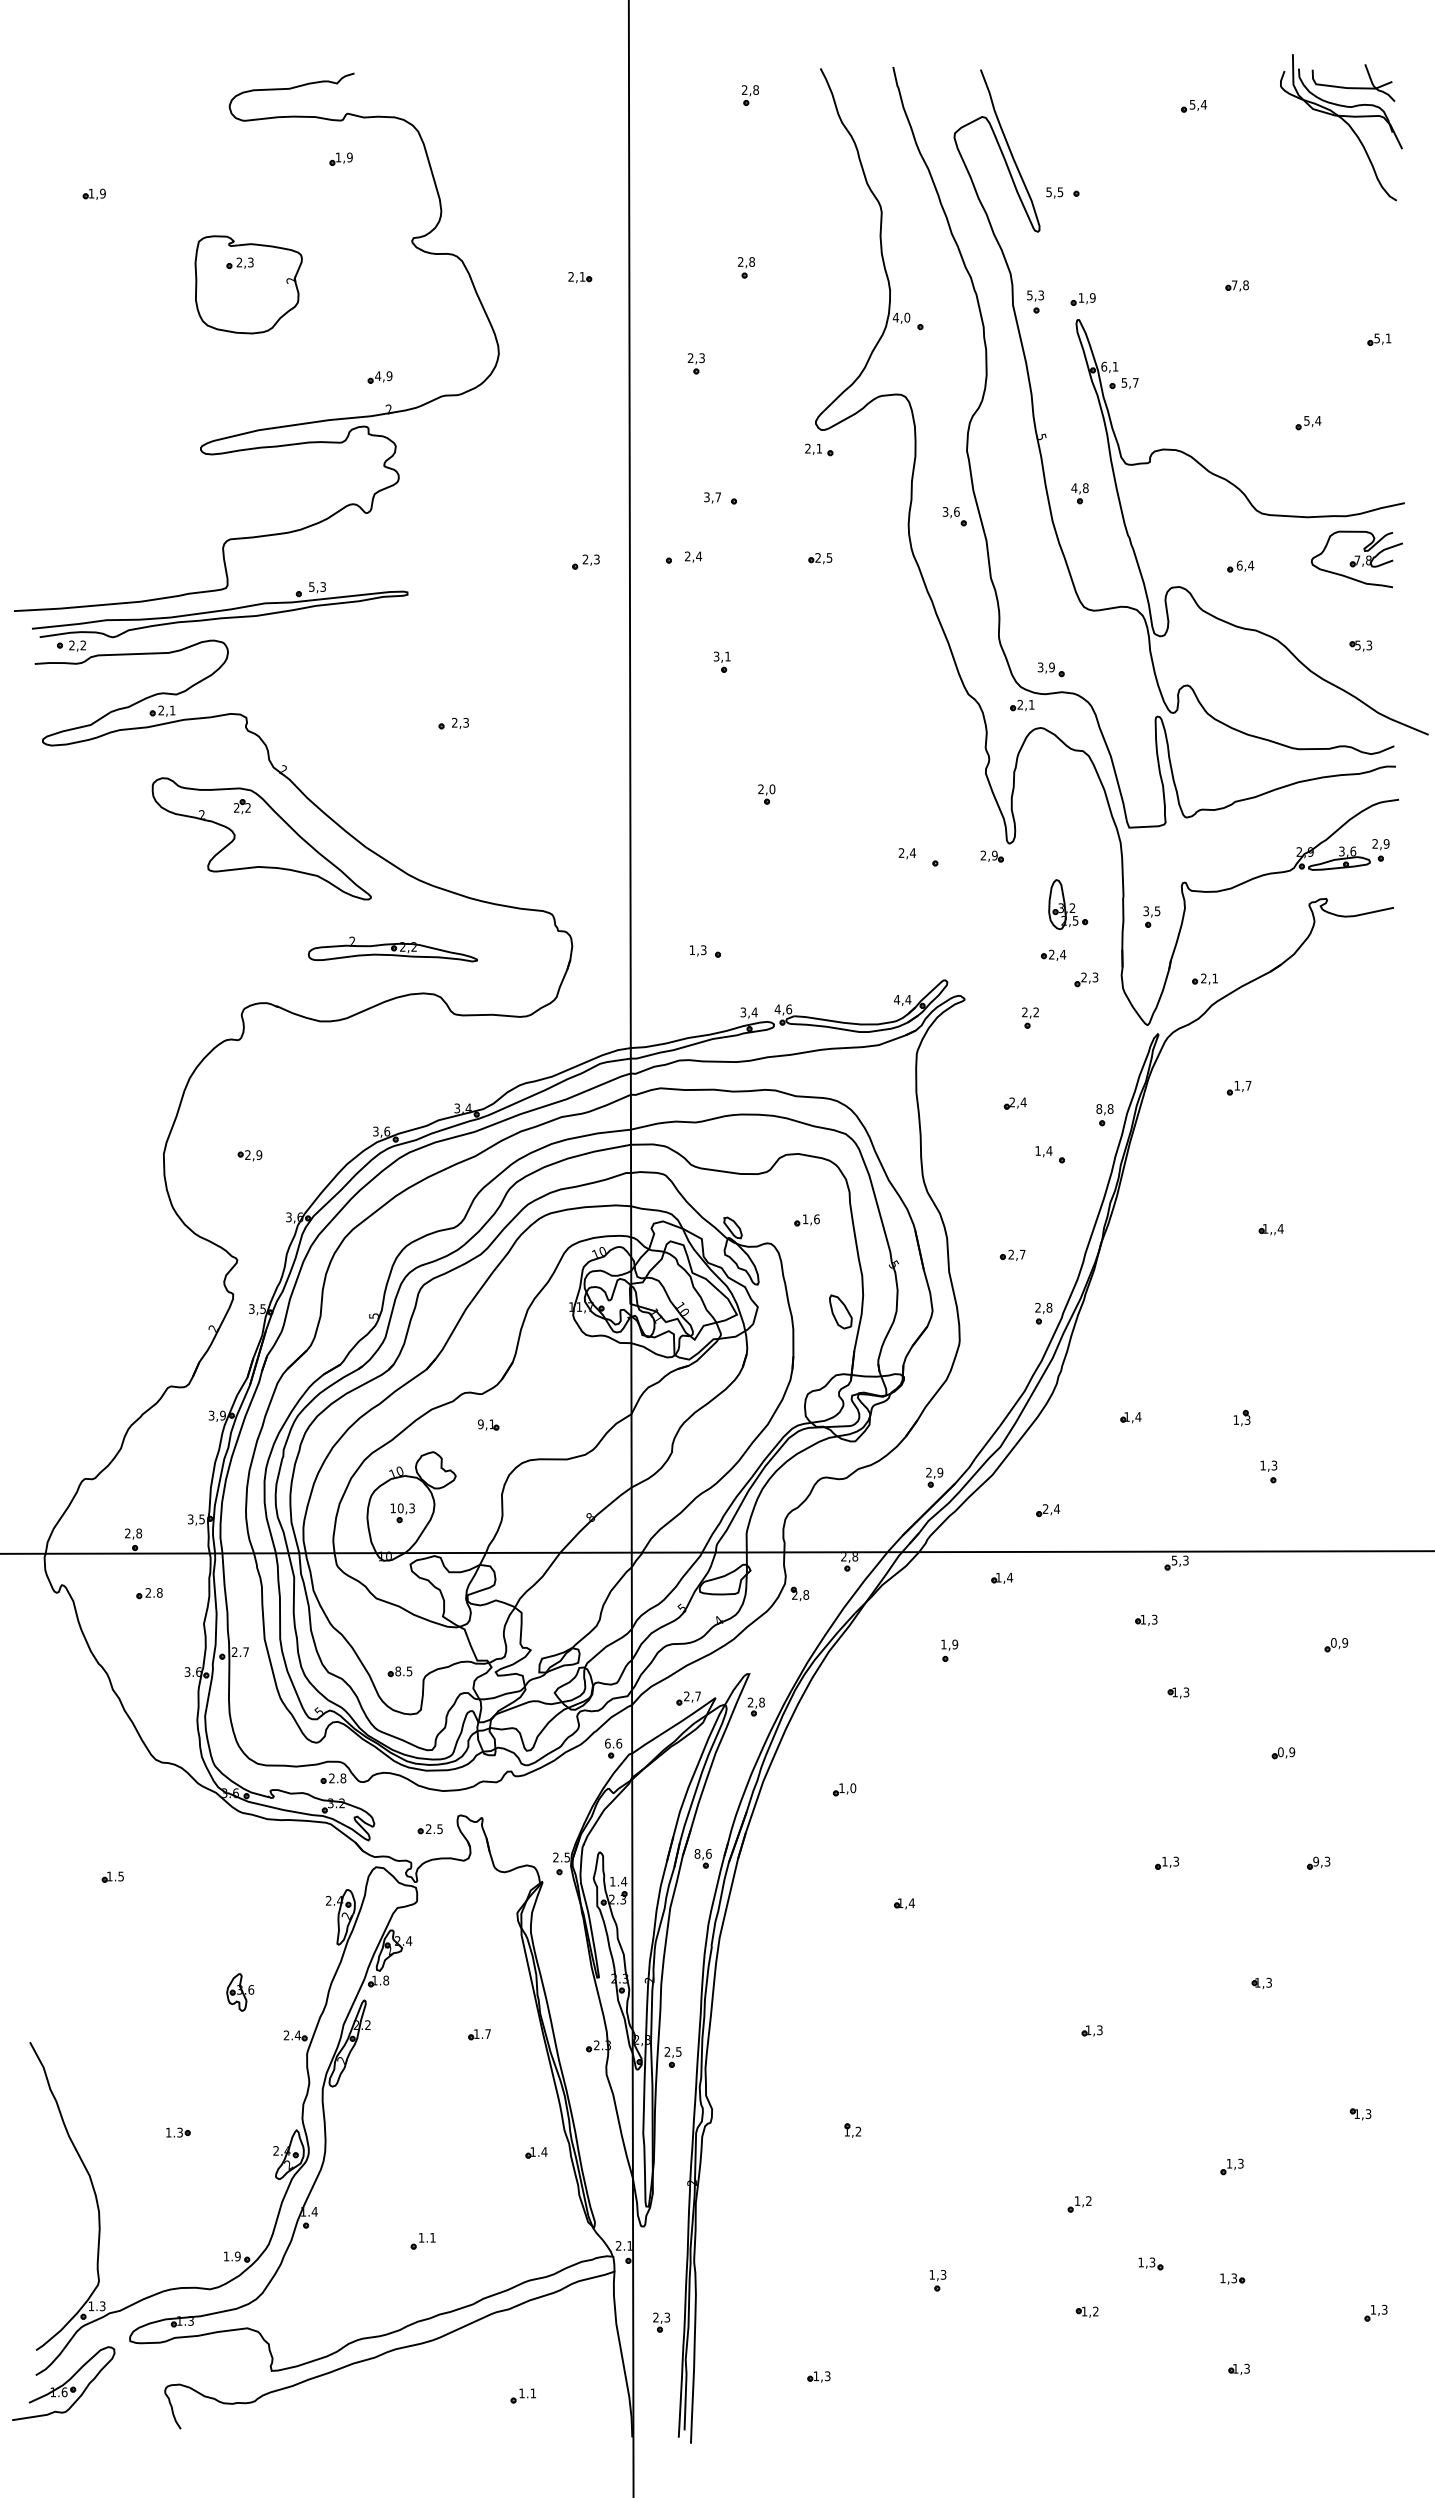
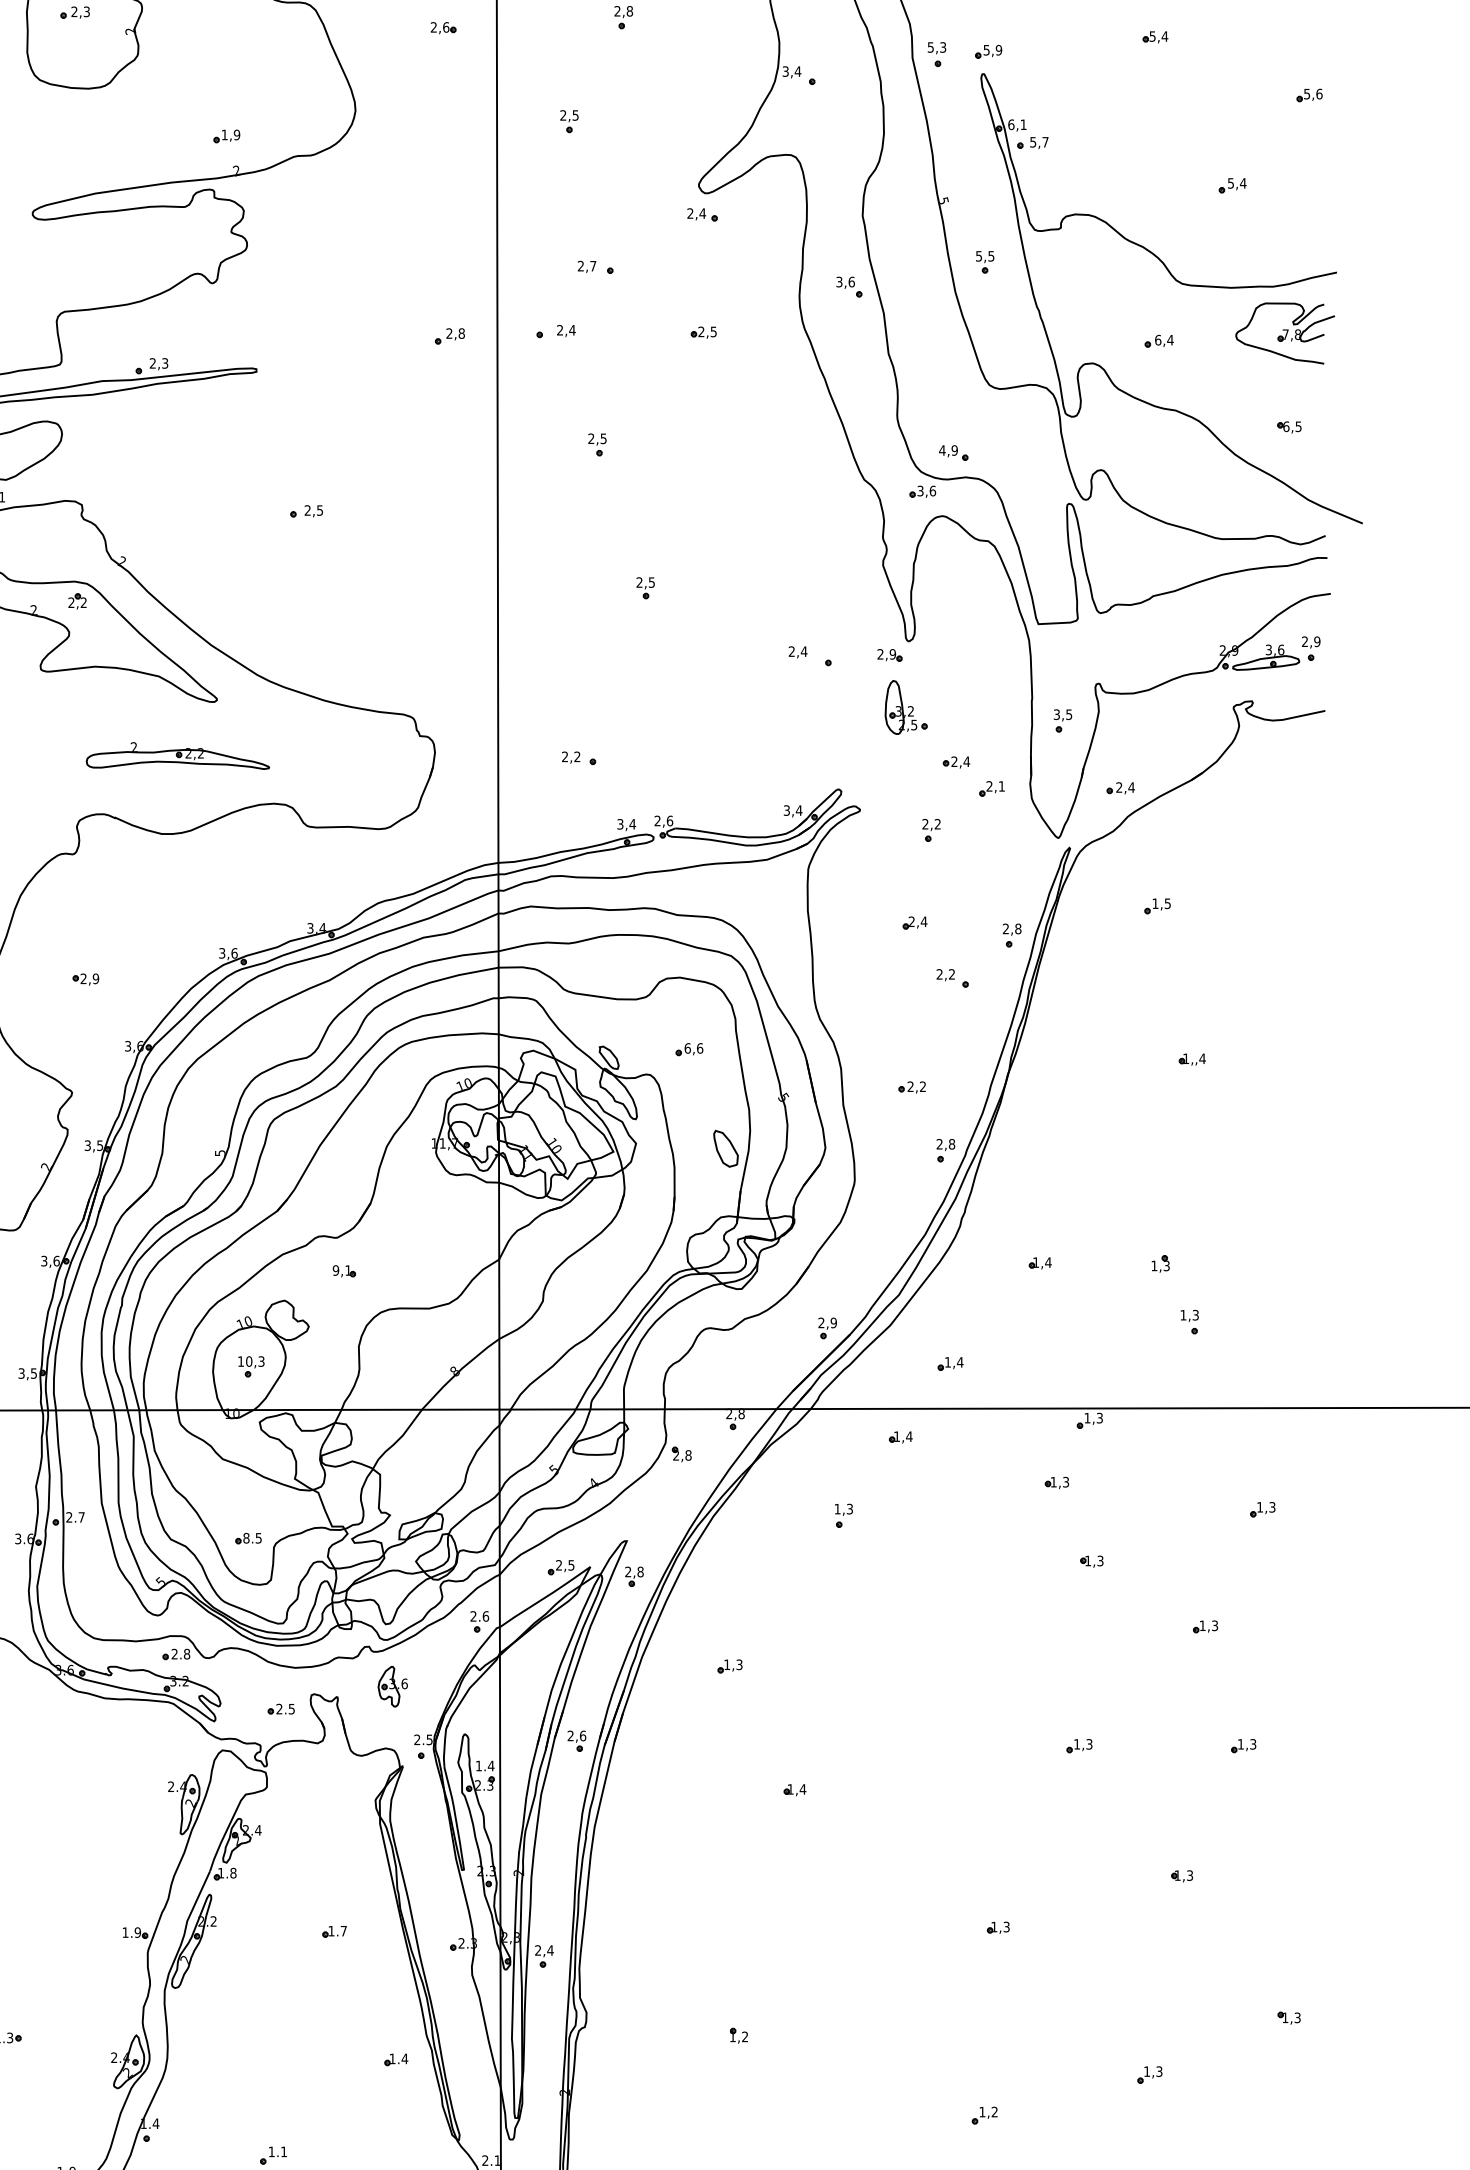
text: (582, 276) -> (446, 26), 2,1 -> 2,6
text: (1240, 285) -> (1158, 36), 7,8 -> 5,4
text: (1081, 297) -> (986, 49), 1,9 -> 5,9
text: (901, 317) -> (791, 71), 4,0 -> 3,4
text: (1388, 338) -> (1319, 94), 5,1 -> 5,6
text: (701, 357) -> (575, 114), 2,3 -> 2,5
text: (378, 375) -> (225, 134), 4,9 -> 1,9
text: (819, 448) -> (702, 213), 2,1 -> 2,4
text: (1079, 488) -> (984, 256), 4,8 -> 5,5
text: (706, 497) -> (580, 266), 3,7 -> 2,7
text: (596, 559) -> (461, 333), 2,3 -> 2,8
text: (311, 586) -> (152, 362), 5,3 -> 2,3
text: (1363, 645) -> (1292, 426), 5,3 -> 6,5
text: (721, 656) -> (596, 438), 3,1 -> 2,5
text: (1040, 667) -> (942, 450), 3,9 -> 4,9
text: (1025, 704) -> (926, 490), 2,1 -> 3,6
text: (465, 721) -> (319, 509), 2,3 -> 2,5
text: (772, 789) -> (651, 582), 2,0 -> 2,5
part: (1068, 904) -> (906, 707), moved
part: (392, 949) -> (177, 756), moved
text: (697, 950) -> (570, 757), 1,3 -> 2,2
text: (1095, 977) -> (1001, 786), 2,3 -> 2,1
text: (1215, 978) -> (1131, 787), 2,1 -> 2,4
text: (896, 999) -> (786, 810), 4,4 -> 3,4
text: (777, 1009) -> (657, 821), 4,6 -> 2,6
text: (1248, 1085) -> (1167, 903), 1,7 -> 1,5
text: (1099, 1108) -> (1006, 928), 8,8 -> 2,8
text: (1043, 1150) -> (945, 973), 1,4 -> 2,2
text: (805, 1219) -> (687, 1048), 1,6 -> 6,6
text: (1022, 1254) -> (922, 1086), 2,7 -> 2,2
text: (222, 1415) -> (56, 1260), 3,9 -> 3,6
text: (1045, 1508) -> (947, 1361), 2,4 -> 1,4
text: (1174, 1560) -> (1087, 1418), 5,3 -> 1,3
text: (1339, 1642) -> (1266, 1506), 0,9 -> 1,3
text: (955, 1644) -> (850, 1509), 1,9 -> 1,3
text: (697, 1696) -> (570, 1565), 2,7 -> 2,5
text: (607, 1743) -> (473, 1616), 6.6 -> 2.6
text: (1286, 1752) -> (1208, 1626), 0,9 -> 1,3
text: (853, 1788) -> (739, 1665), 1,0 -> 1,3
text: (697, 1853) -> (570, 1735), 8,6 -> 2,6
text: (1316, 1861) -> (1241, 1744), 9,3 -> 1,3
part: (240, 1992) -> (393, 1686), moved
text: (292, 2035) -> (131, 1932), 2.4 -> 1.9
text: (678, 2051) -> (550, 1950), 2,5 -> 2,4

